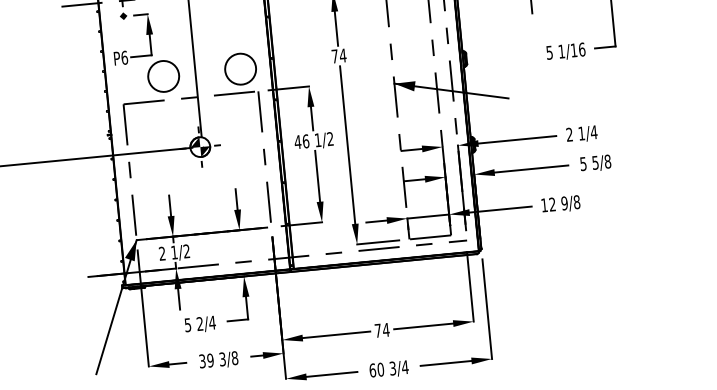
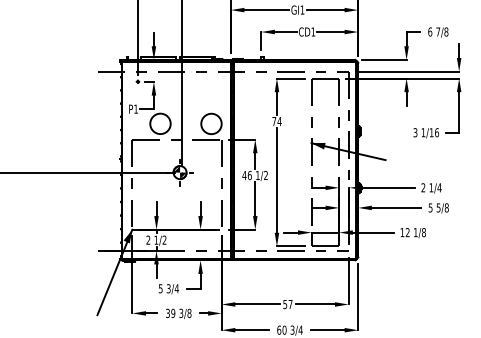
text: (549, 50) -> (415, 131), 5 -> 3
text: (125, 56) -> (136, 108), P6 -> P1
text: (564, 203) -> (415, 232), 9/8 -> 1/8
text: (199, 325) -> (168, 289), 2/4 -> 3/4
text: (381, 330) -> (287, 304), 74 -> 57

